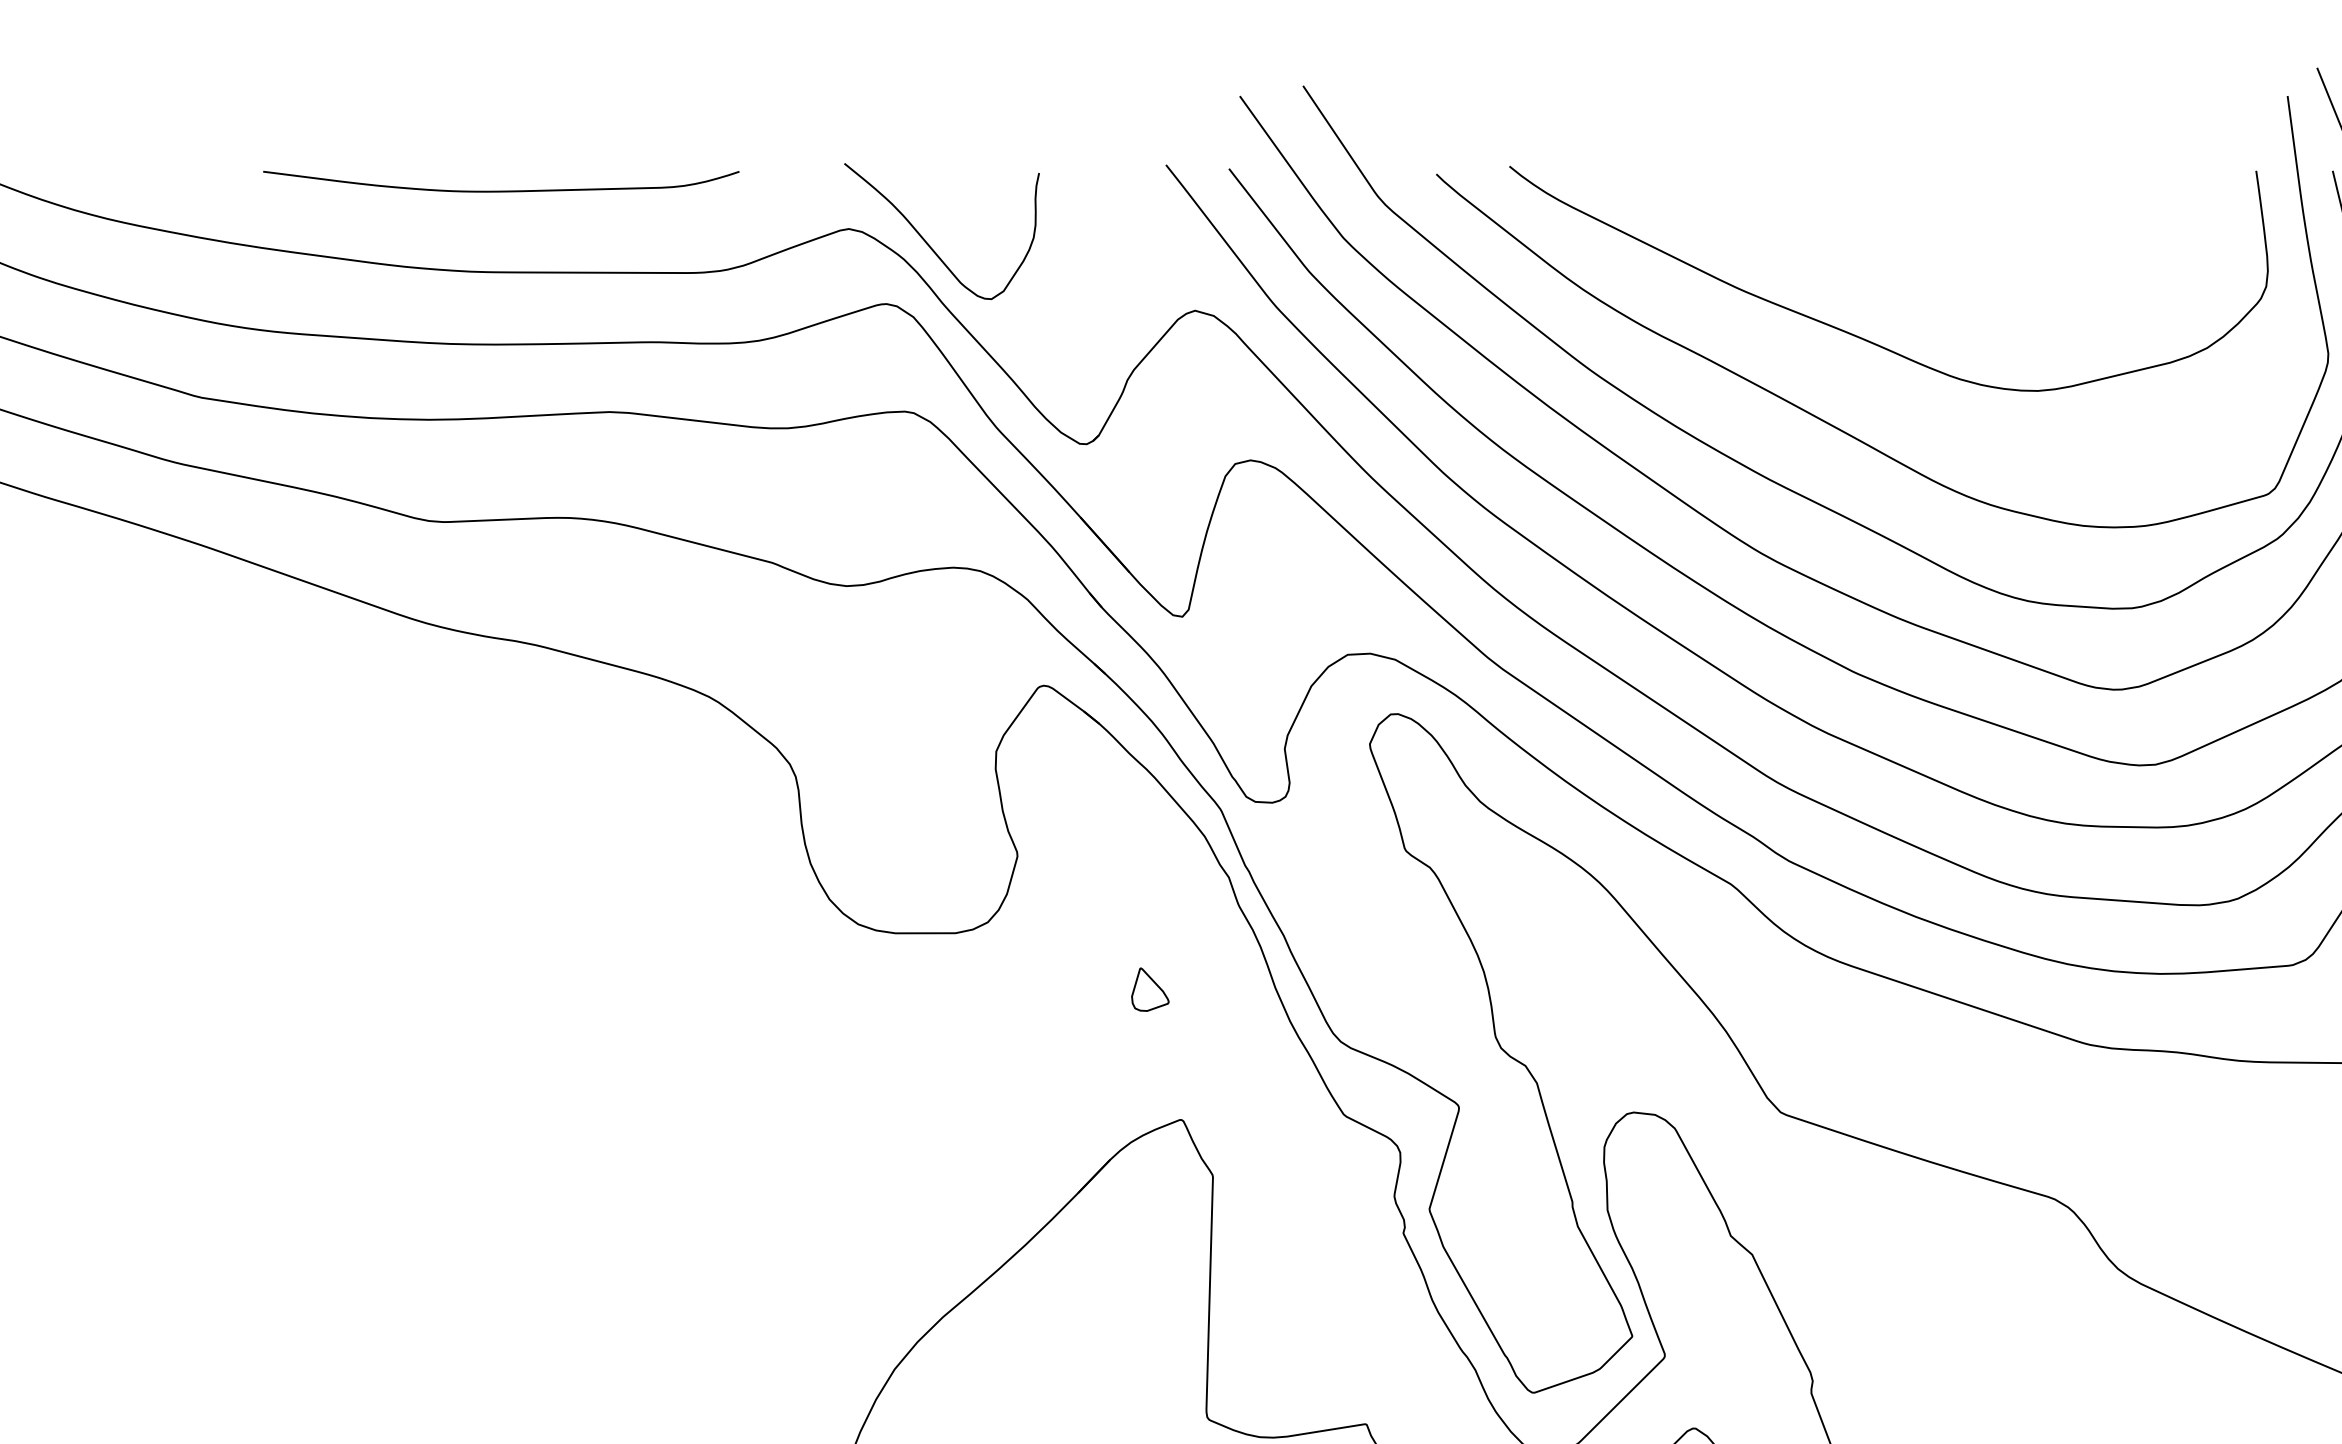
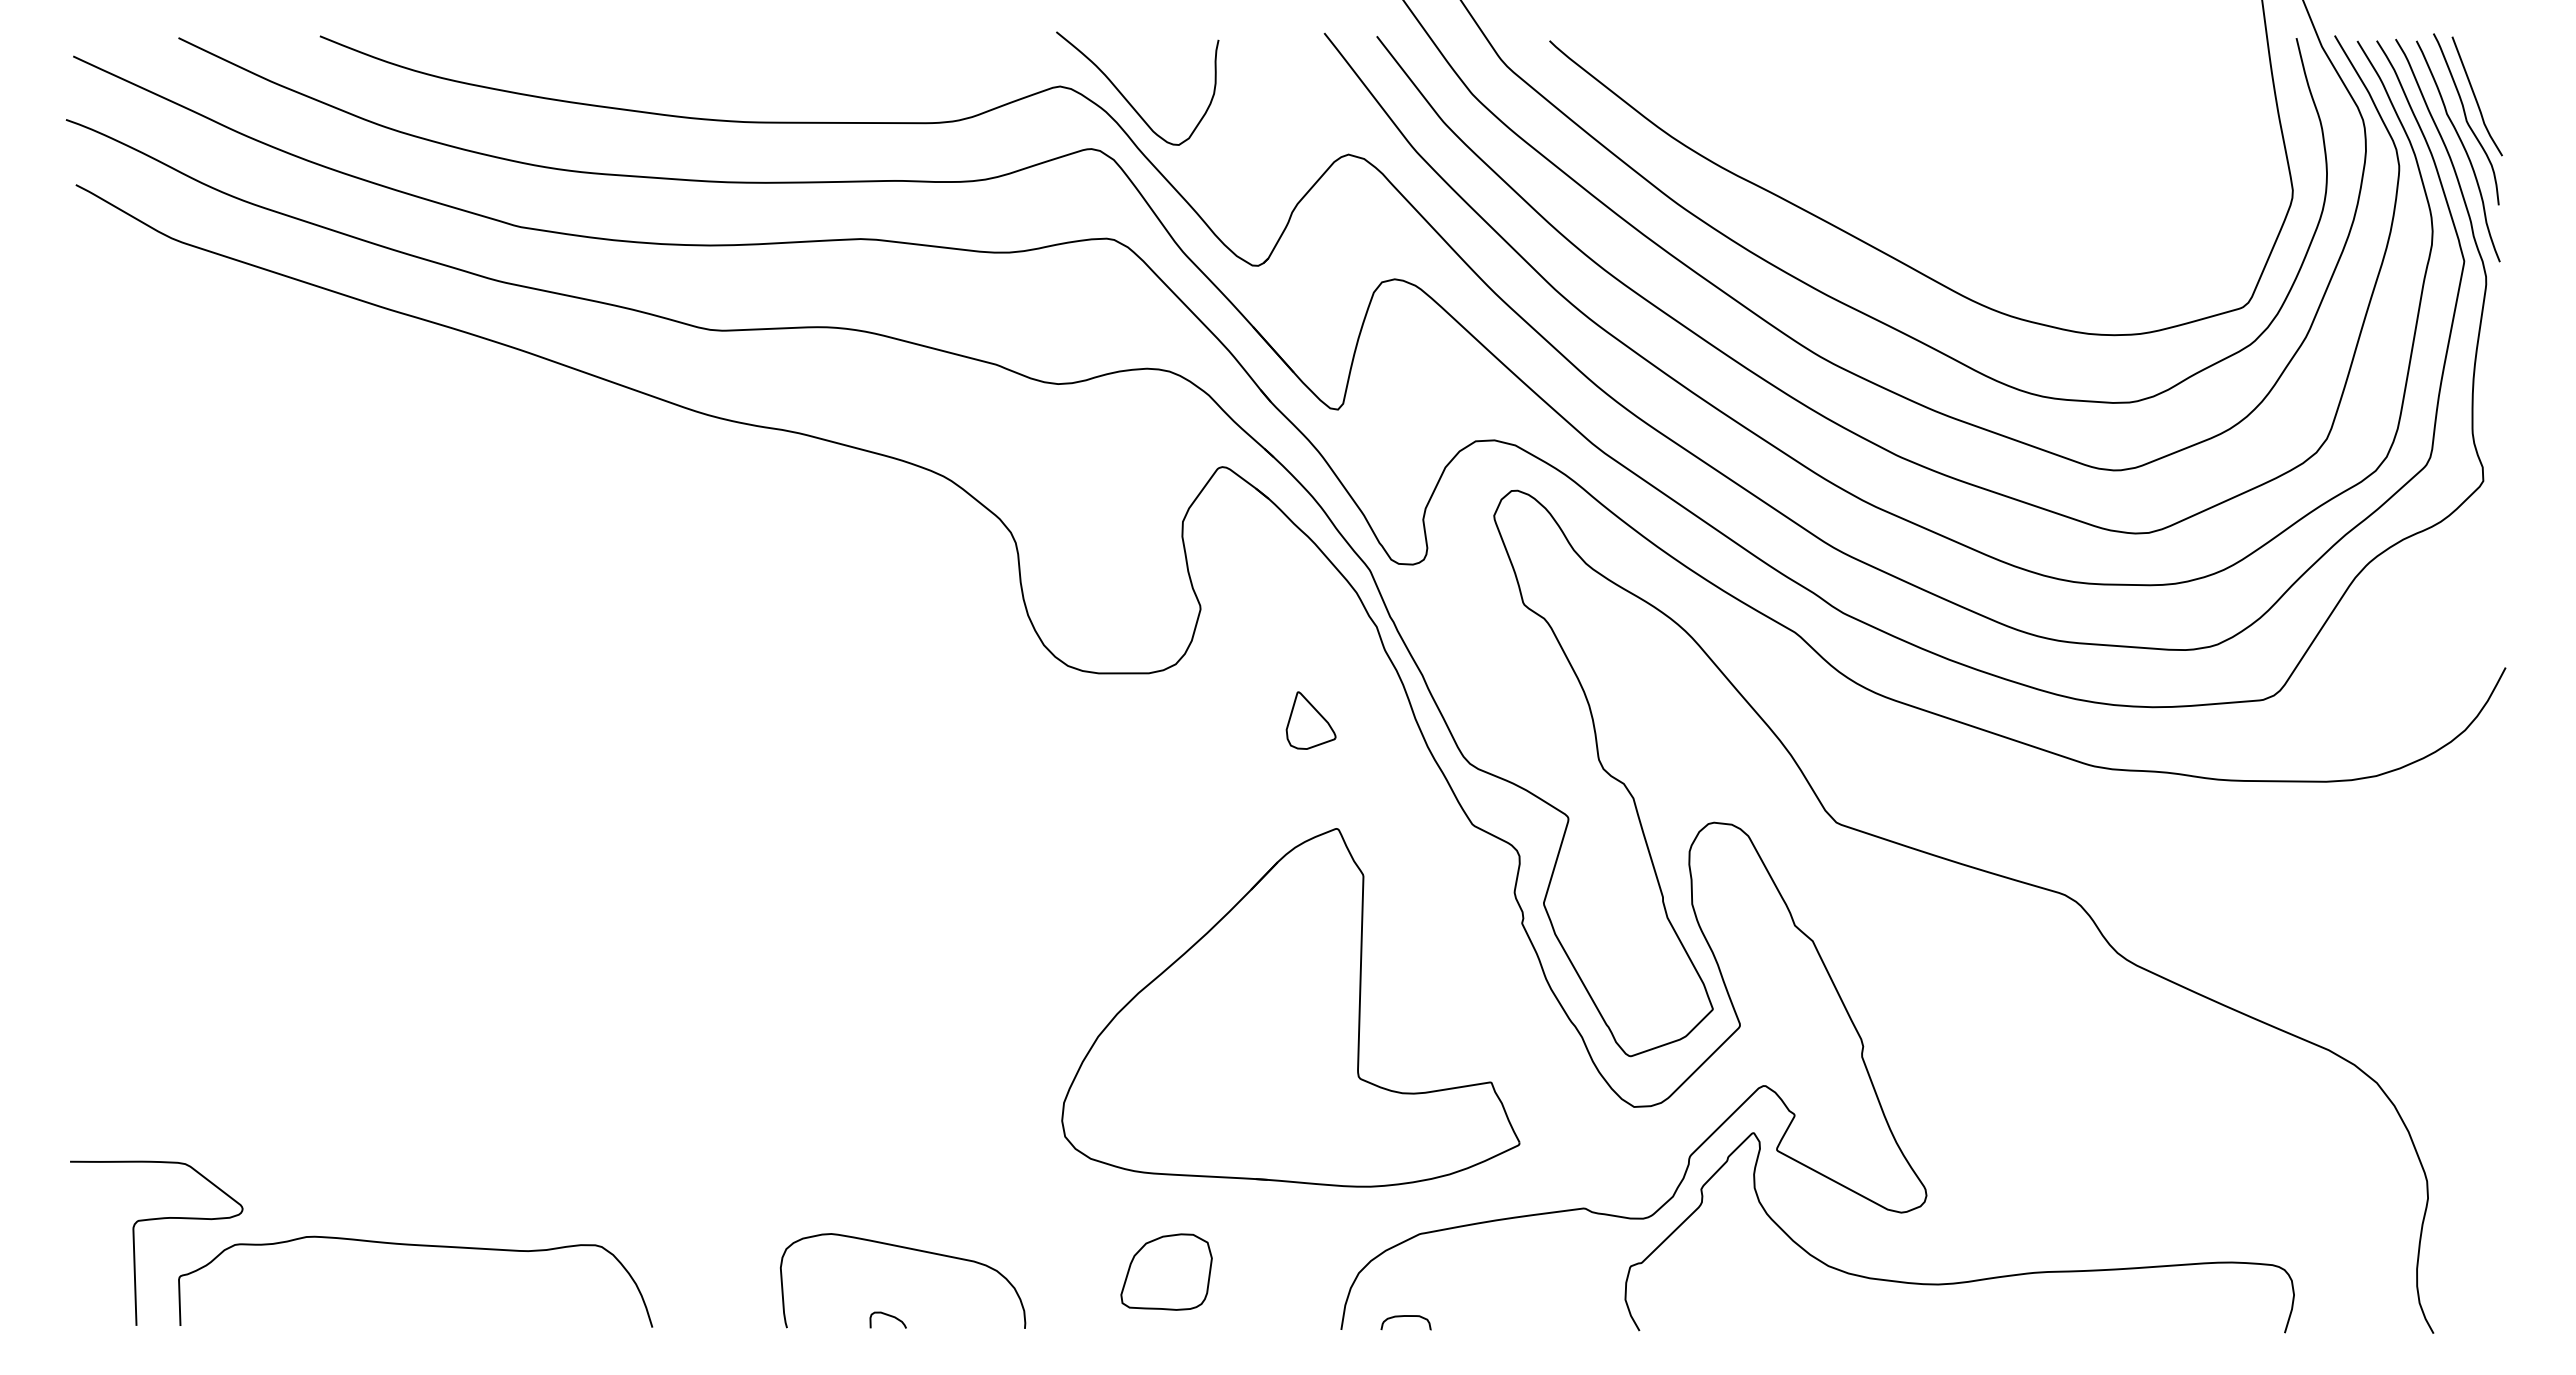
curve: (501, 190) -> (770, 54), removed
curve: (1864, 338) -> (1906, 177), removed
part: (1150, 988) -> (1311, 719), size x1.6

